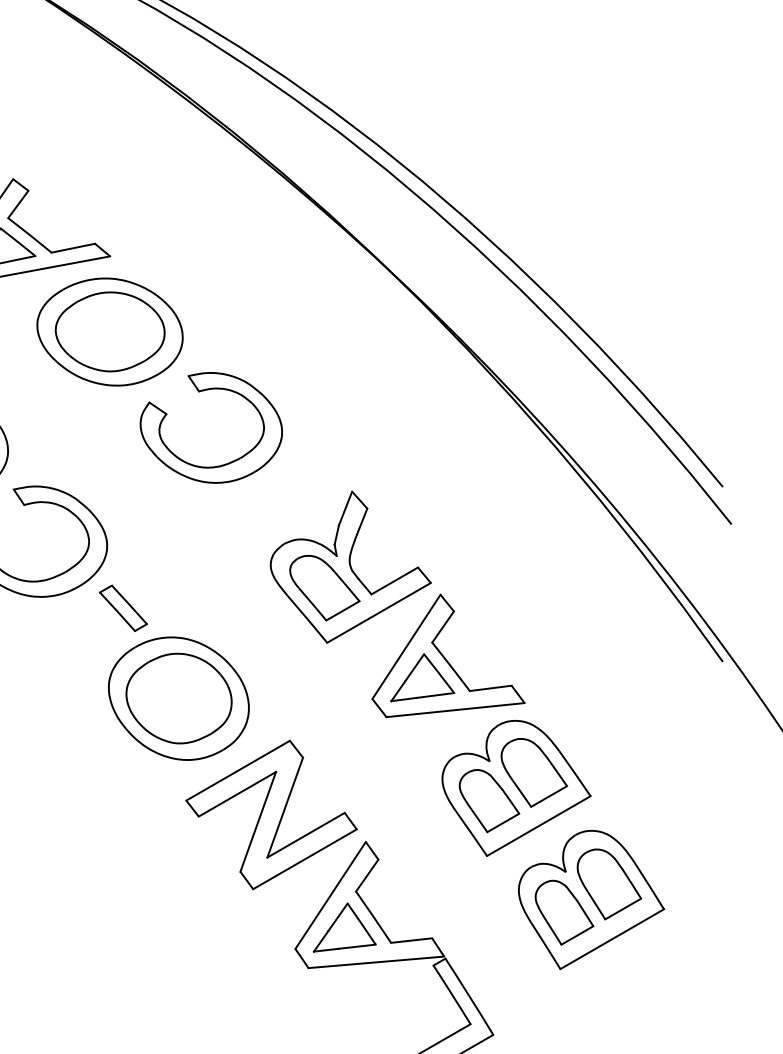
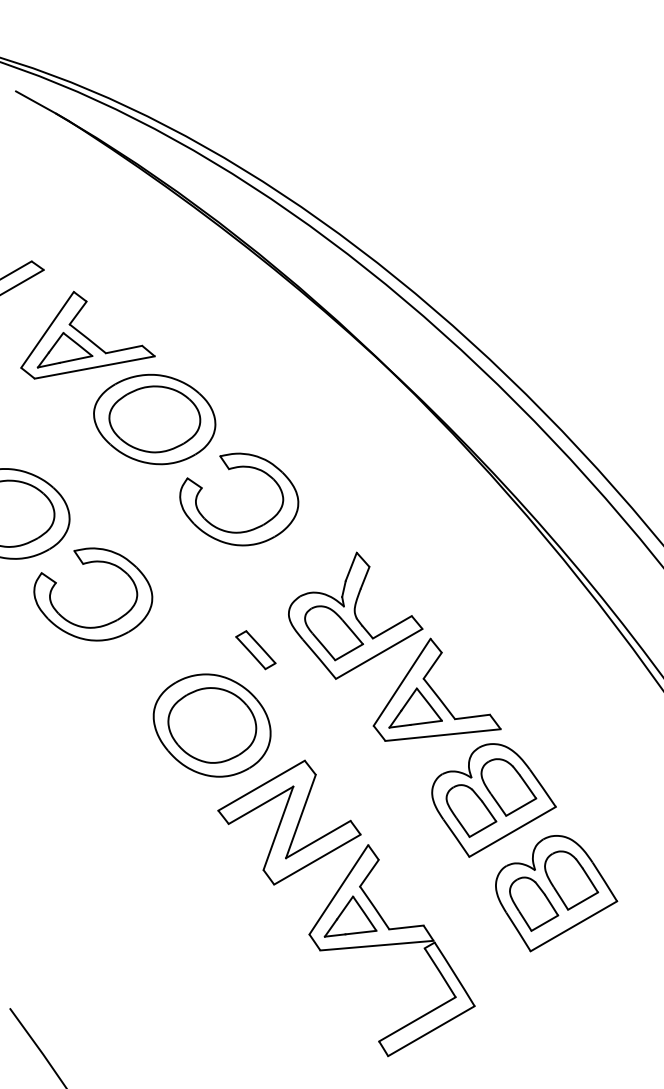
part: (122, 608) -> (255, 650), moved

